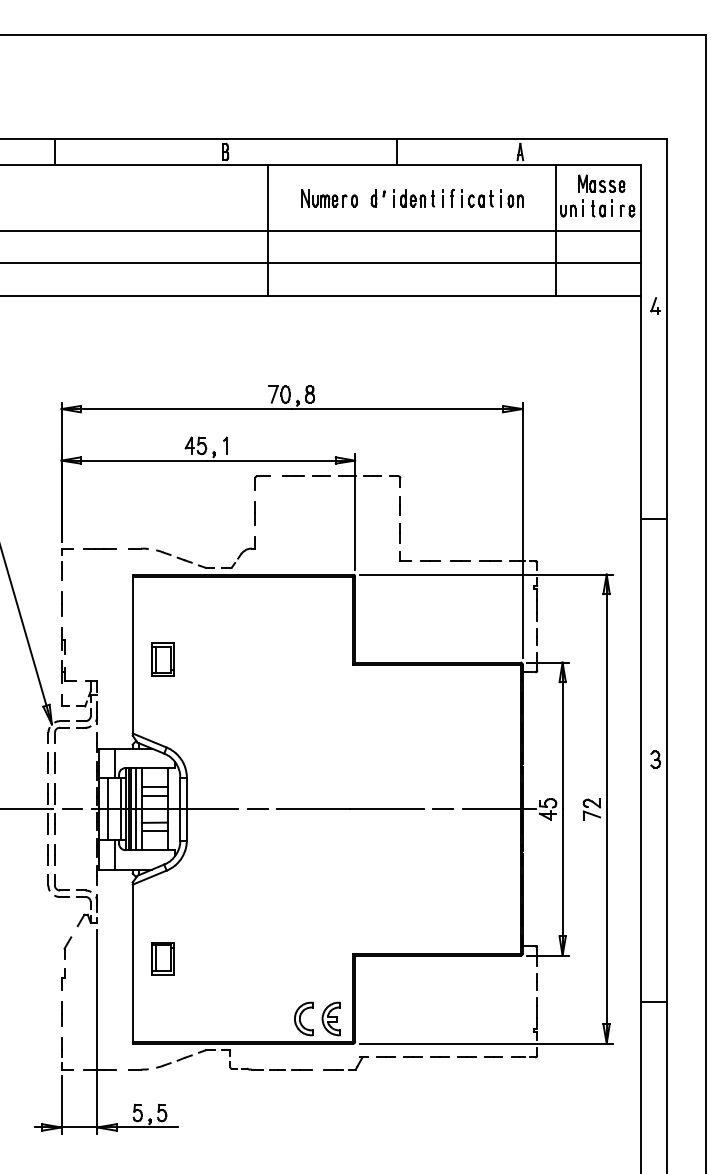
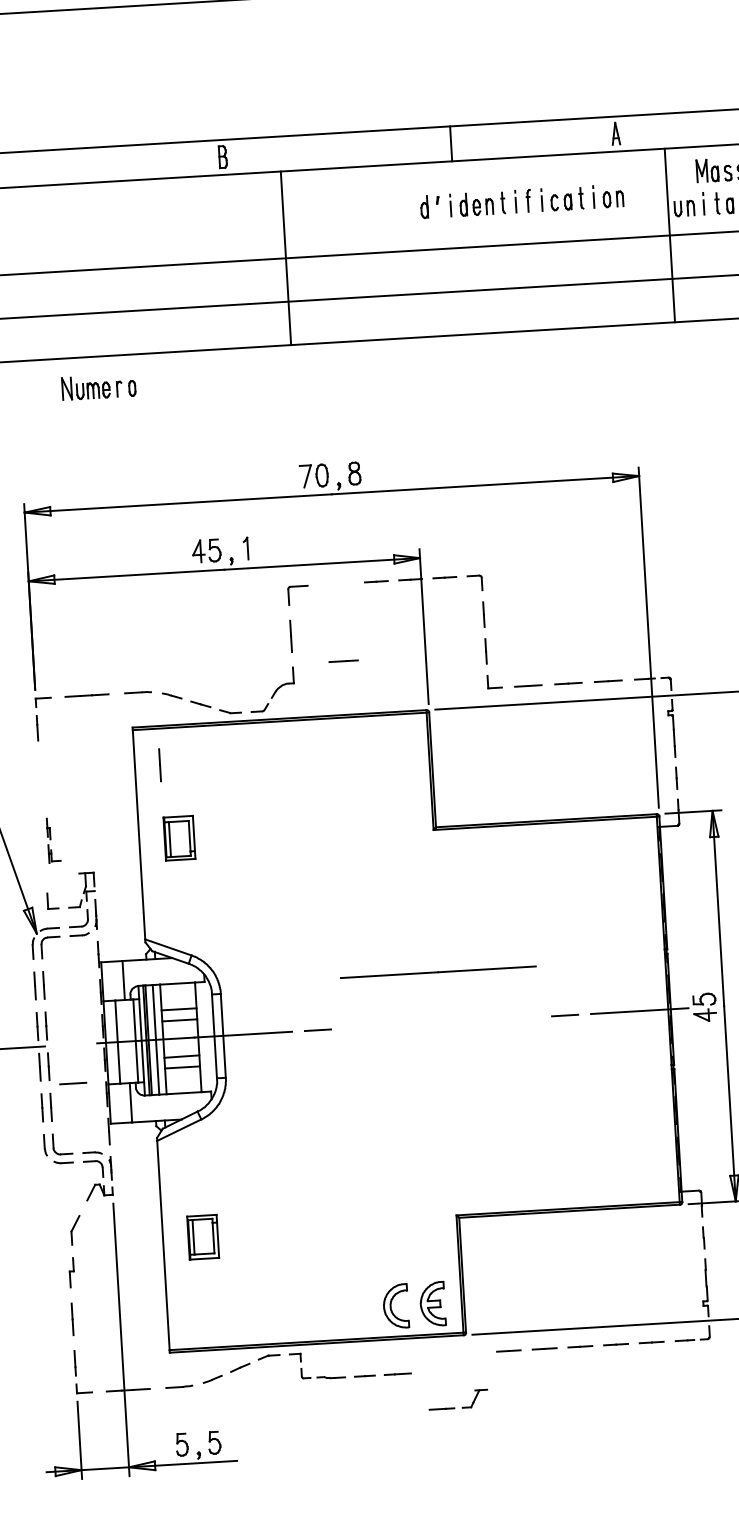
part: (329, 198) -> (98, 387), moved
line: (293, 475) -> (343, 660), moved
line: (61, 603) -> (159, 764), moved
part: (68, 655) -> (53, 840), size x0.6
line: (72, 808) -> (73, 1082), moved
line: (350, 808) -> (438, 971), moved
part: (343, 1069) -> (454, 1407), moved

